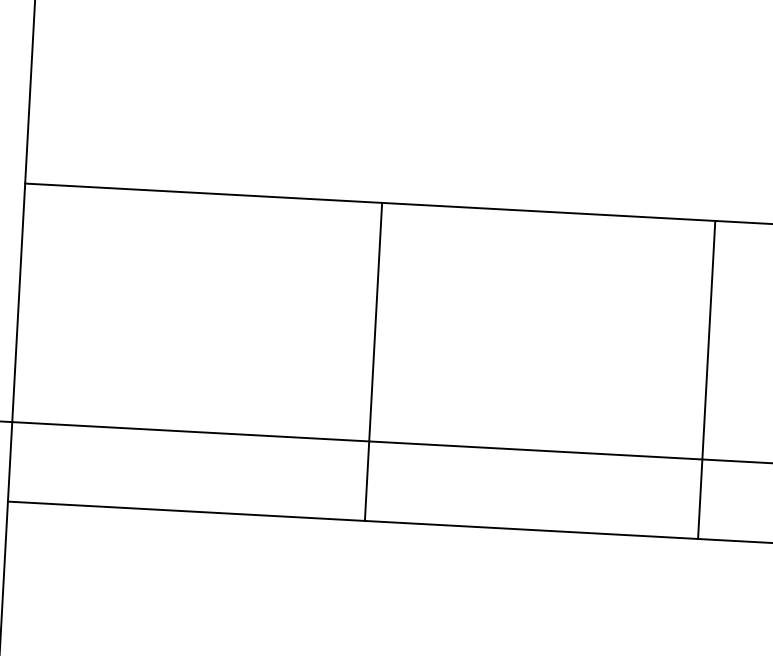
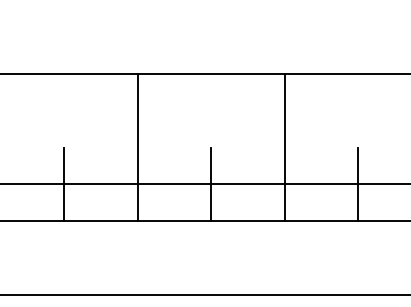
line: (373, 361) -> (137, 147), moved
line: (706, 379) -> (284, 147), moved
line: (170, 431) -> (63, 184), added
line: (490, 448) -> (211, 184), added

